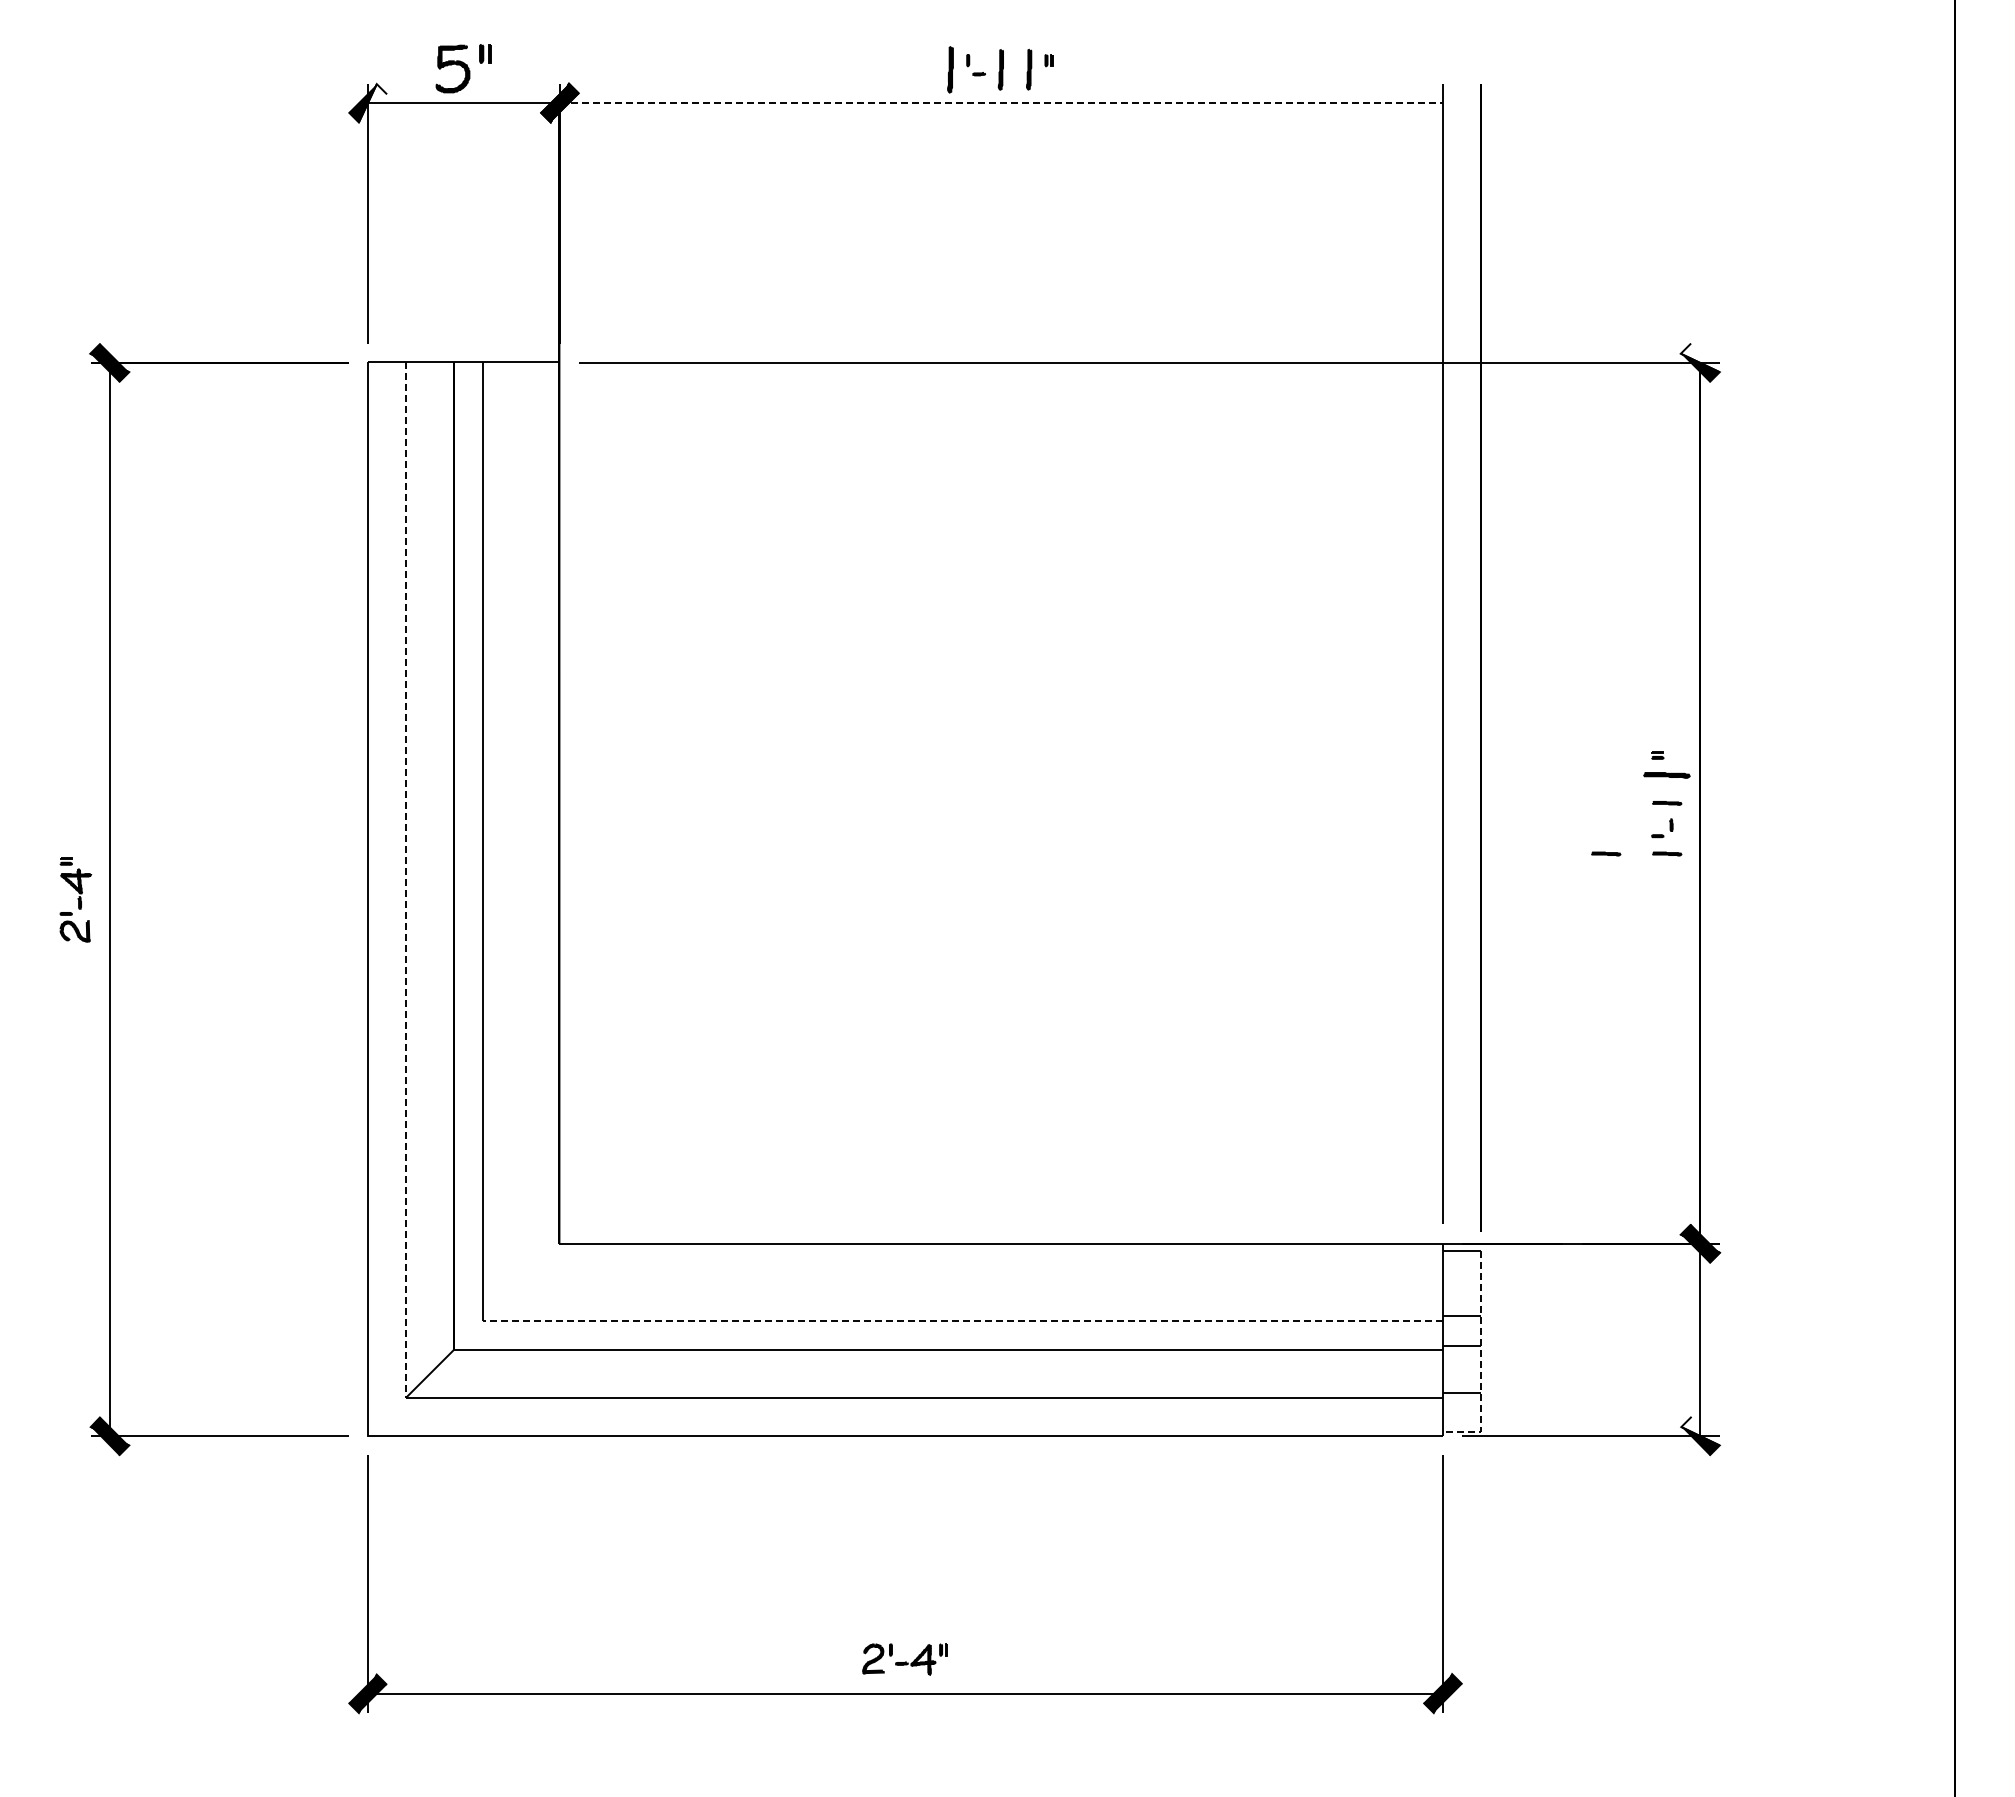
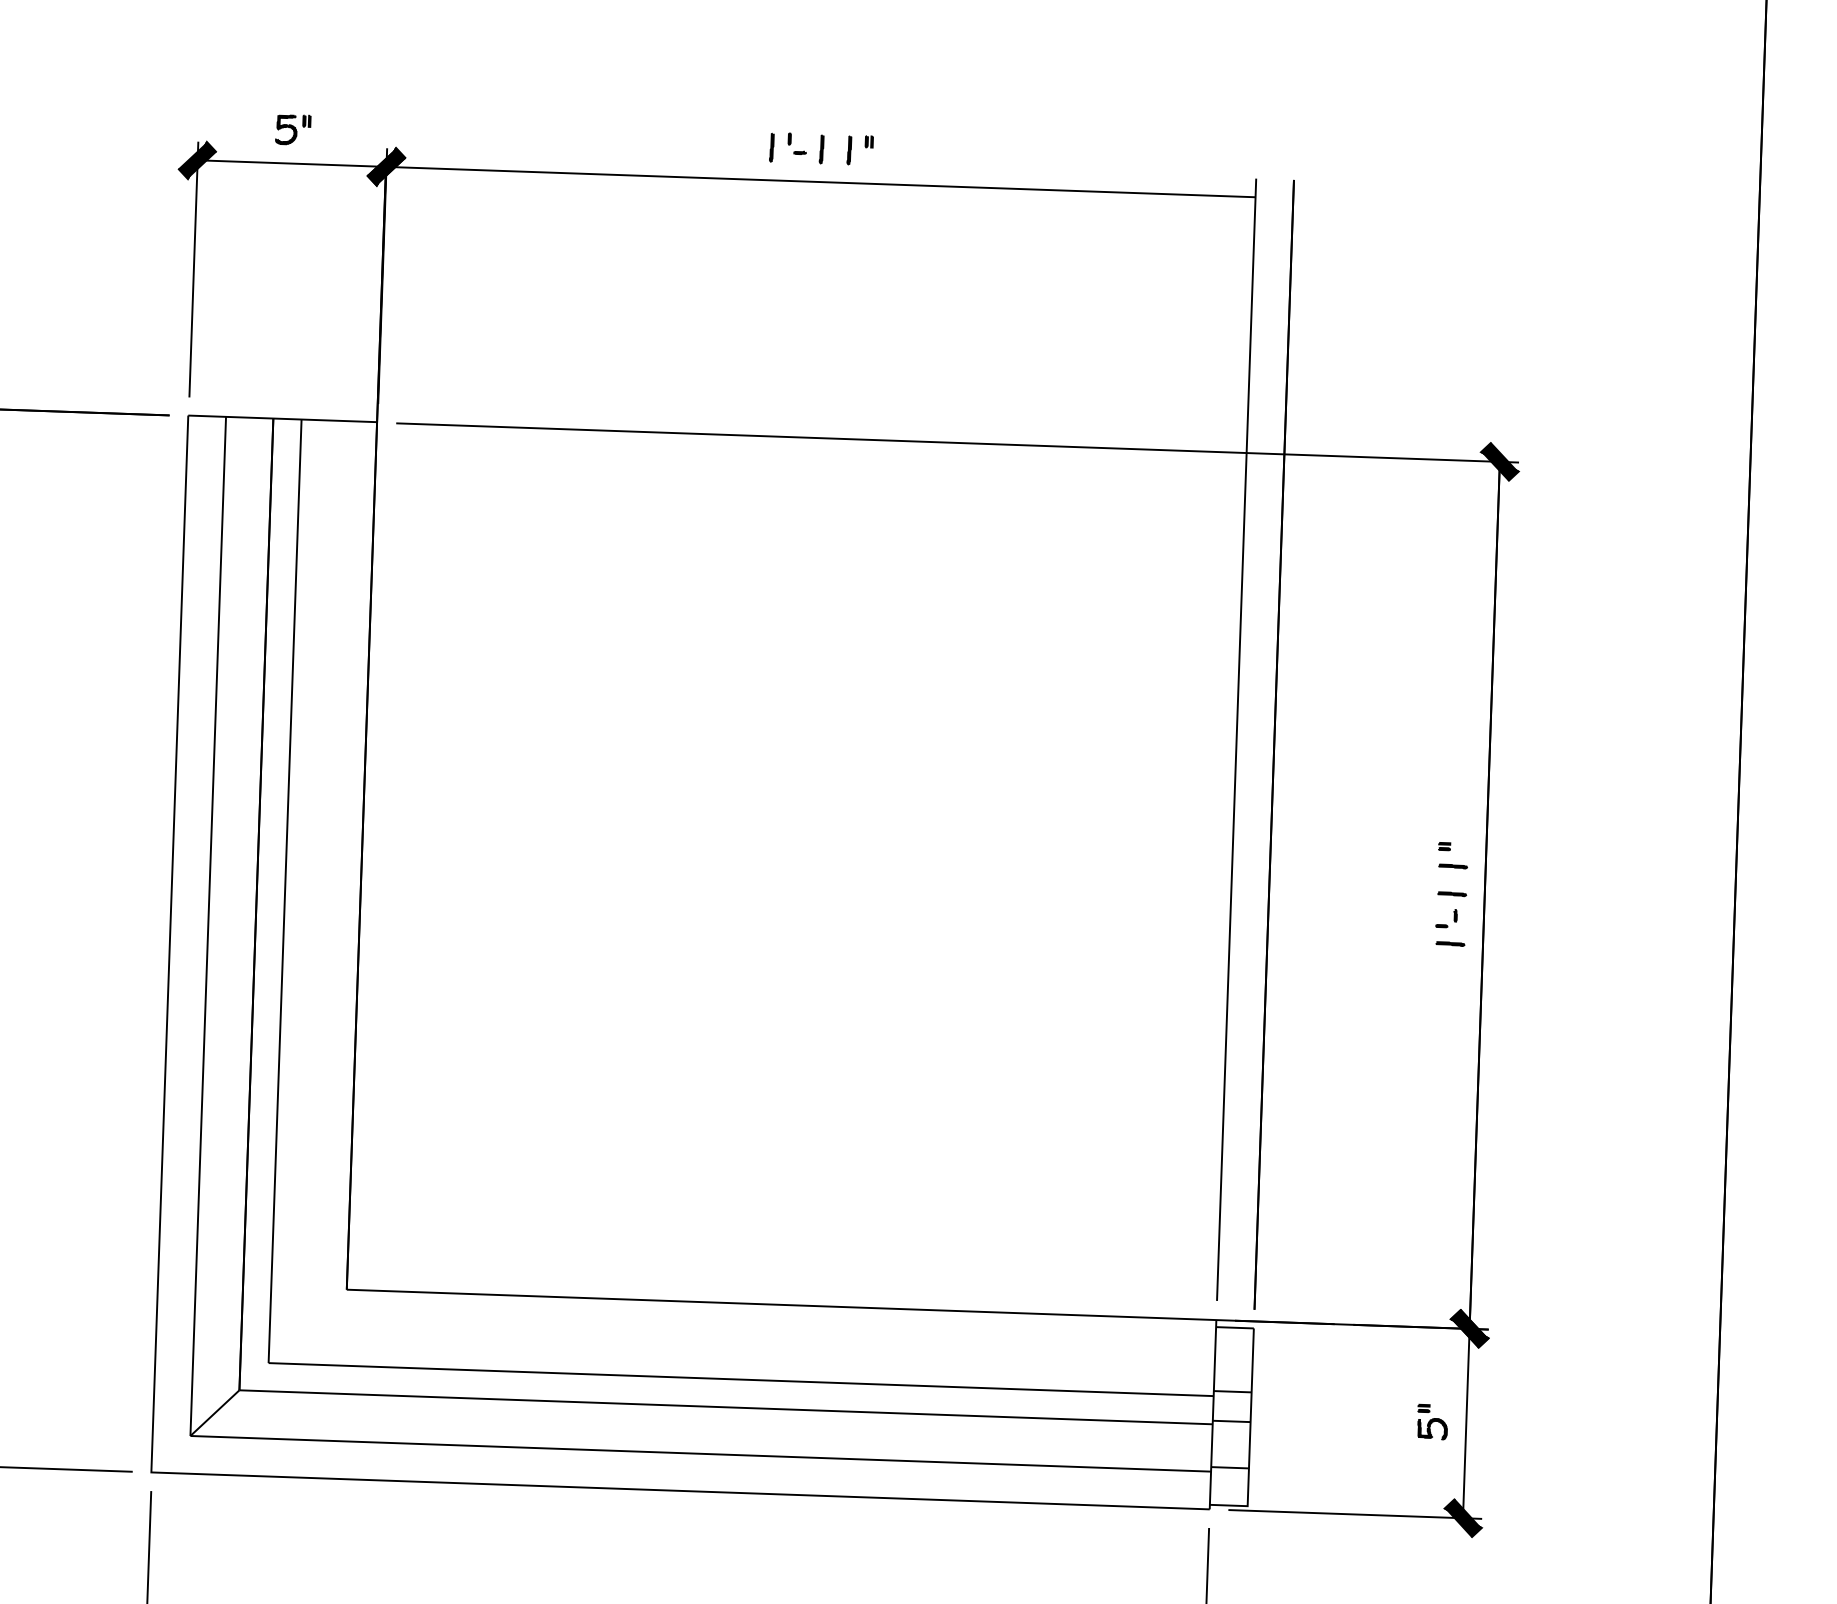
part: (463, 68) -> (292, 129), size x0.62
part: (949, 69) -> (771, 147), size x0.62
part: (1000, 69) -> (821, 149), size x0.71
part: (1028, 70) -> (848, 150), size x0.71
fill: (372, 103) -> (201, 160), added
line: (1001, 103) -> (821, 182), dashed -> solid
fill: (1699, 357) -> (1499, 456), added
part: (1667, 774) -> (1453, 865), size x0.62
part: (1606, 853) -> (1390, 941), removed
line: (405, 880) -> (207, 926), dashed -> solid
line: (962, 1321) -> (740, 1379), dashed -> solid
part: (1665, 1339) -> (1432, 1421), added
line: (1481, 1361) -> (1250, 1437), dashed -> solid
fill: (1700, 1430) -> (1463, 1512), added

